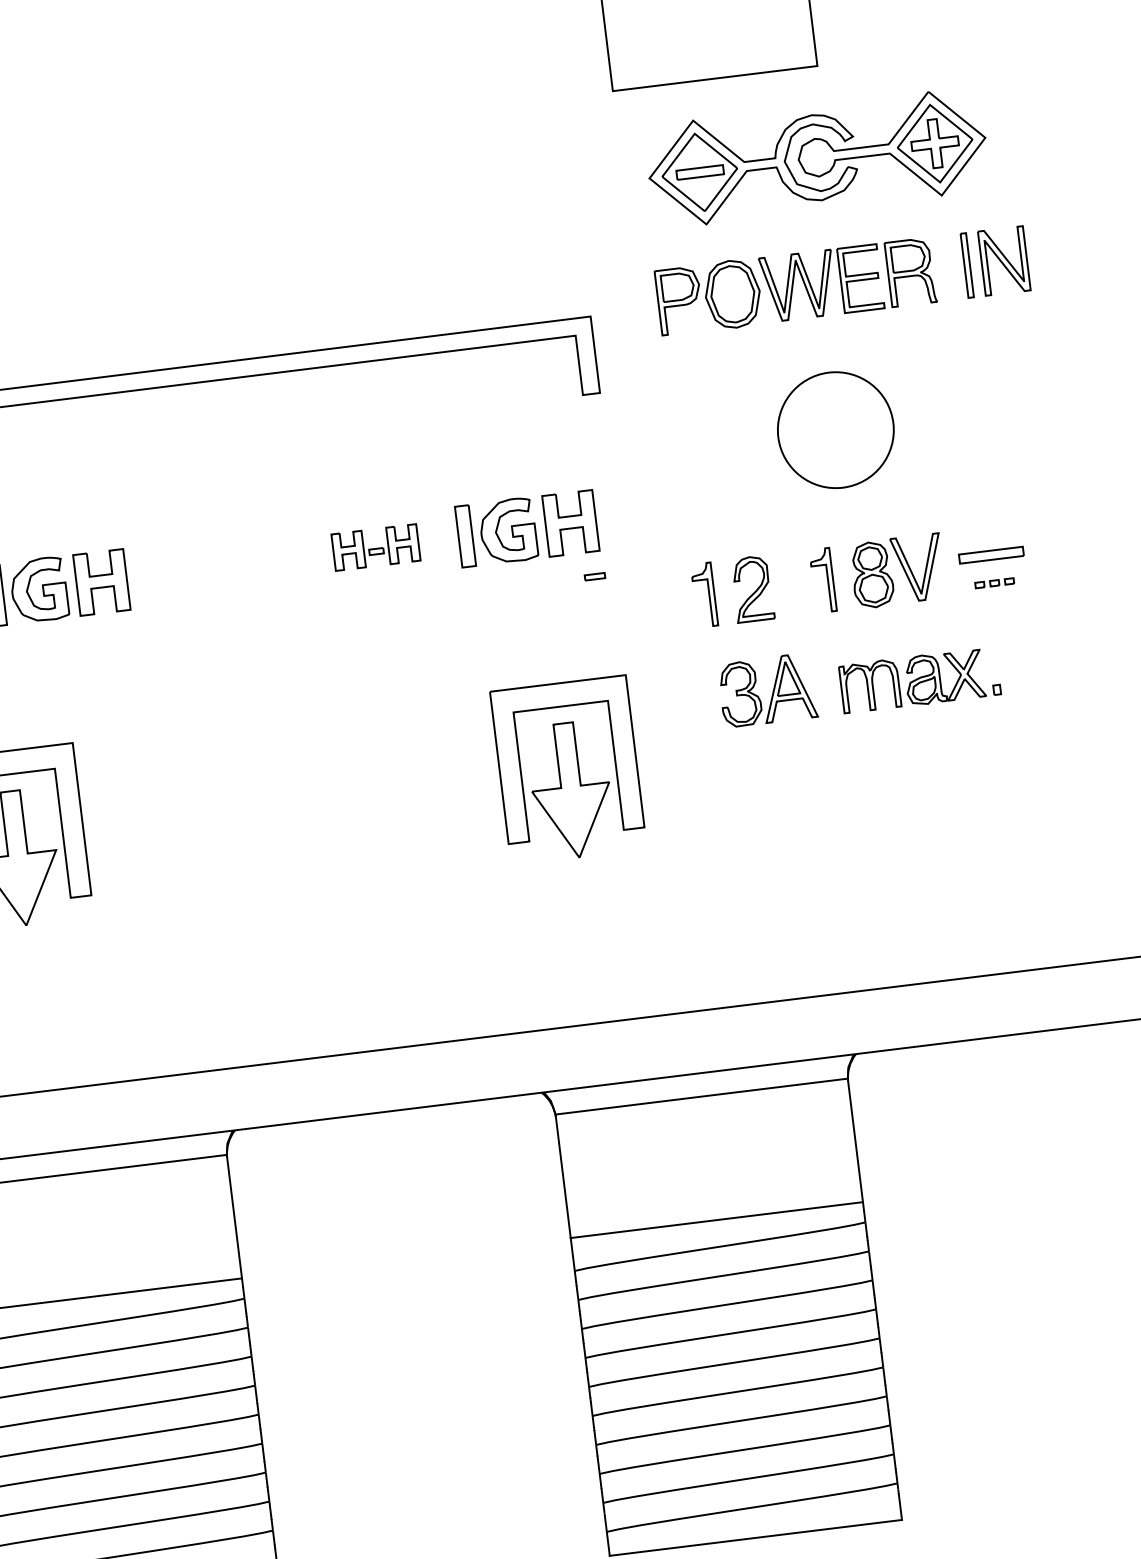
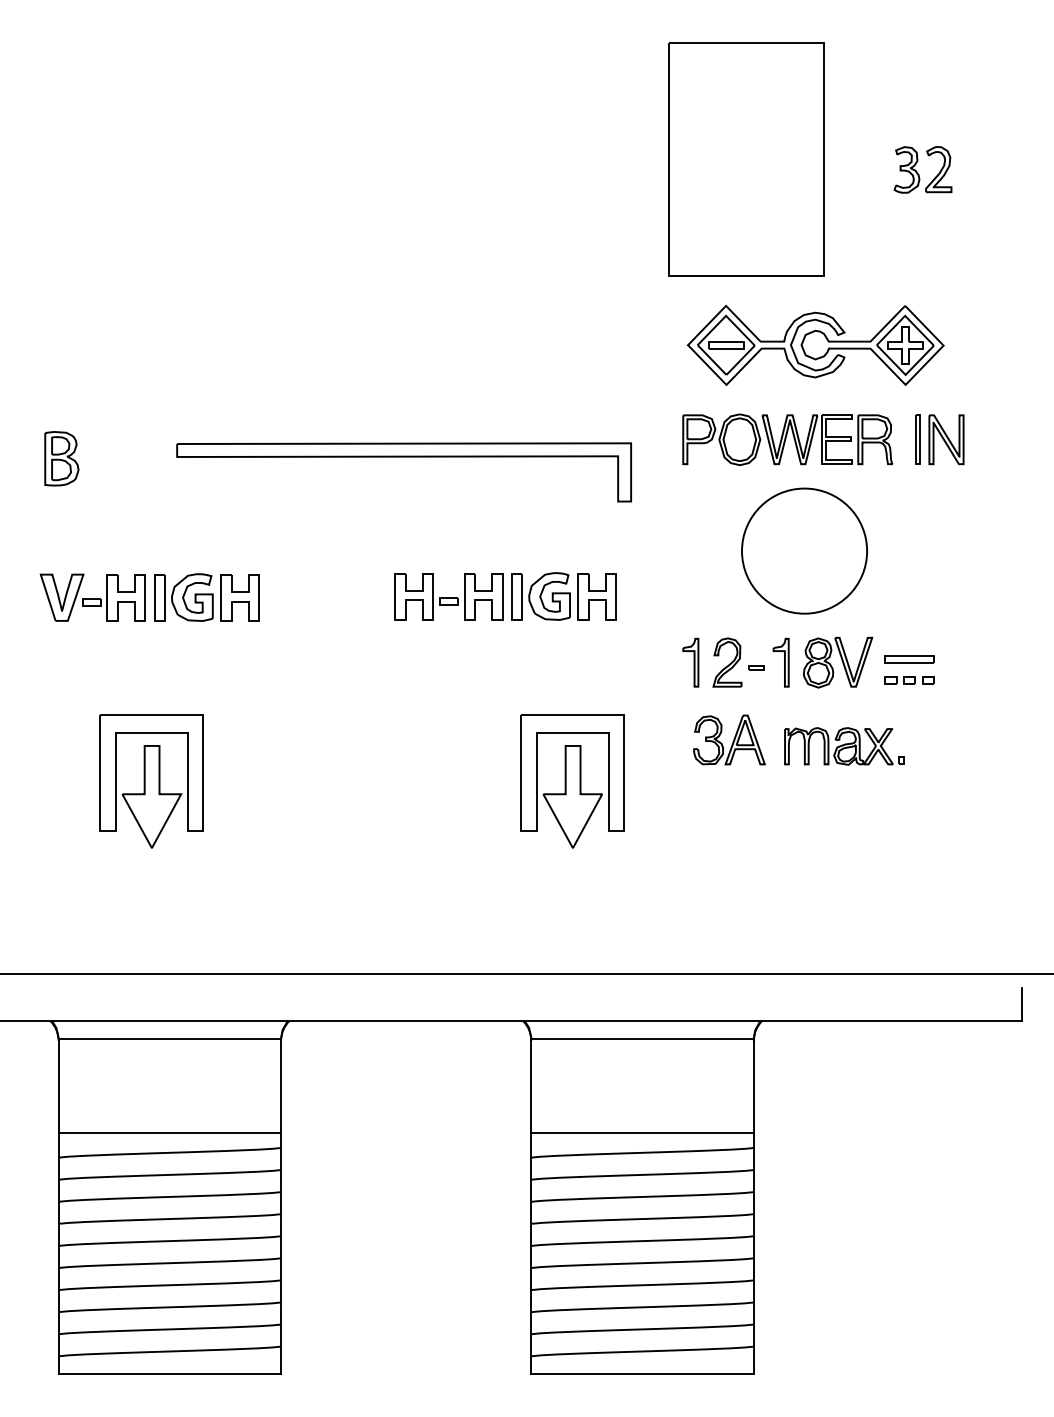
circle: (835, 429) -> (804, 550), size x1.43
part: (375, 547) -> (448, 596), size x1.67
part: (595, 576) -> (756, 667), moved
part: (994, 583) -> (909, 680), size x1.67

